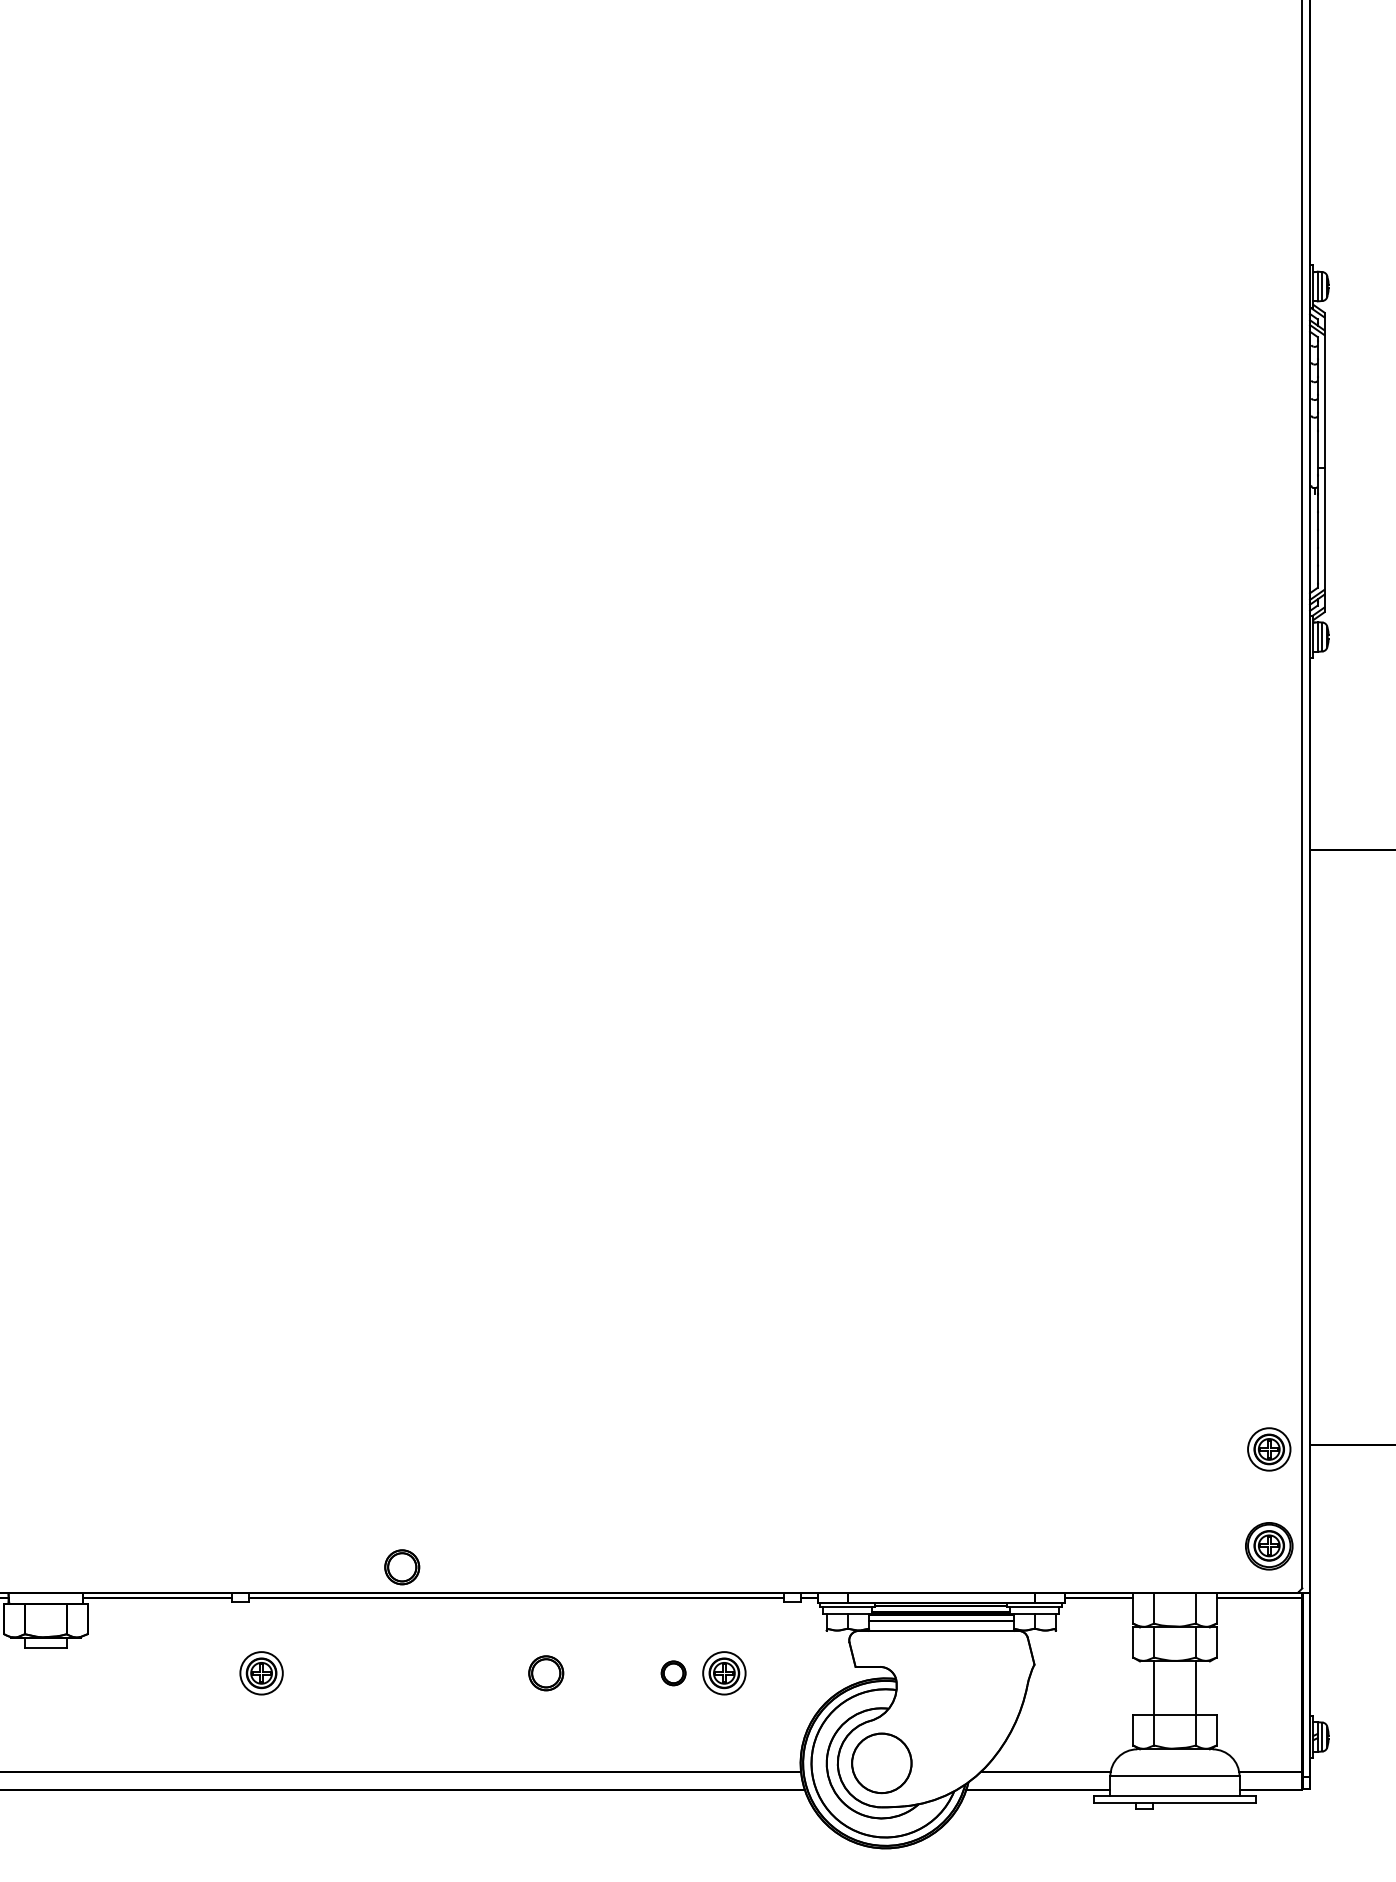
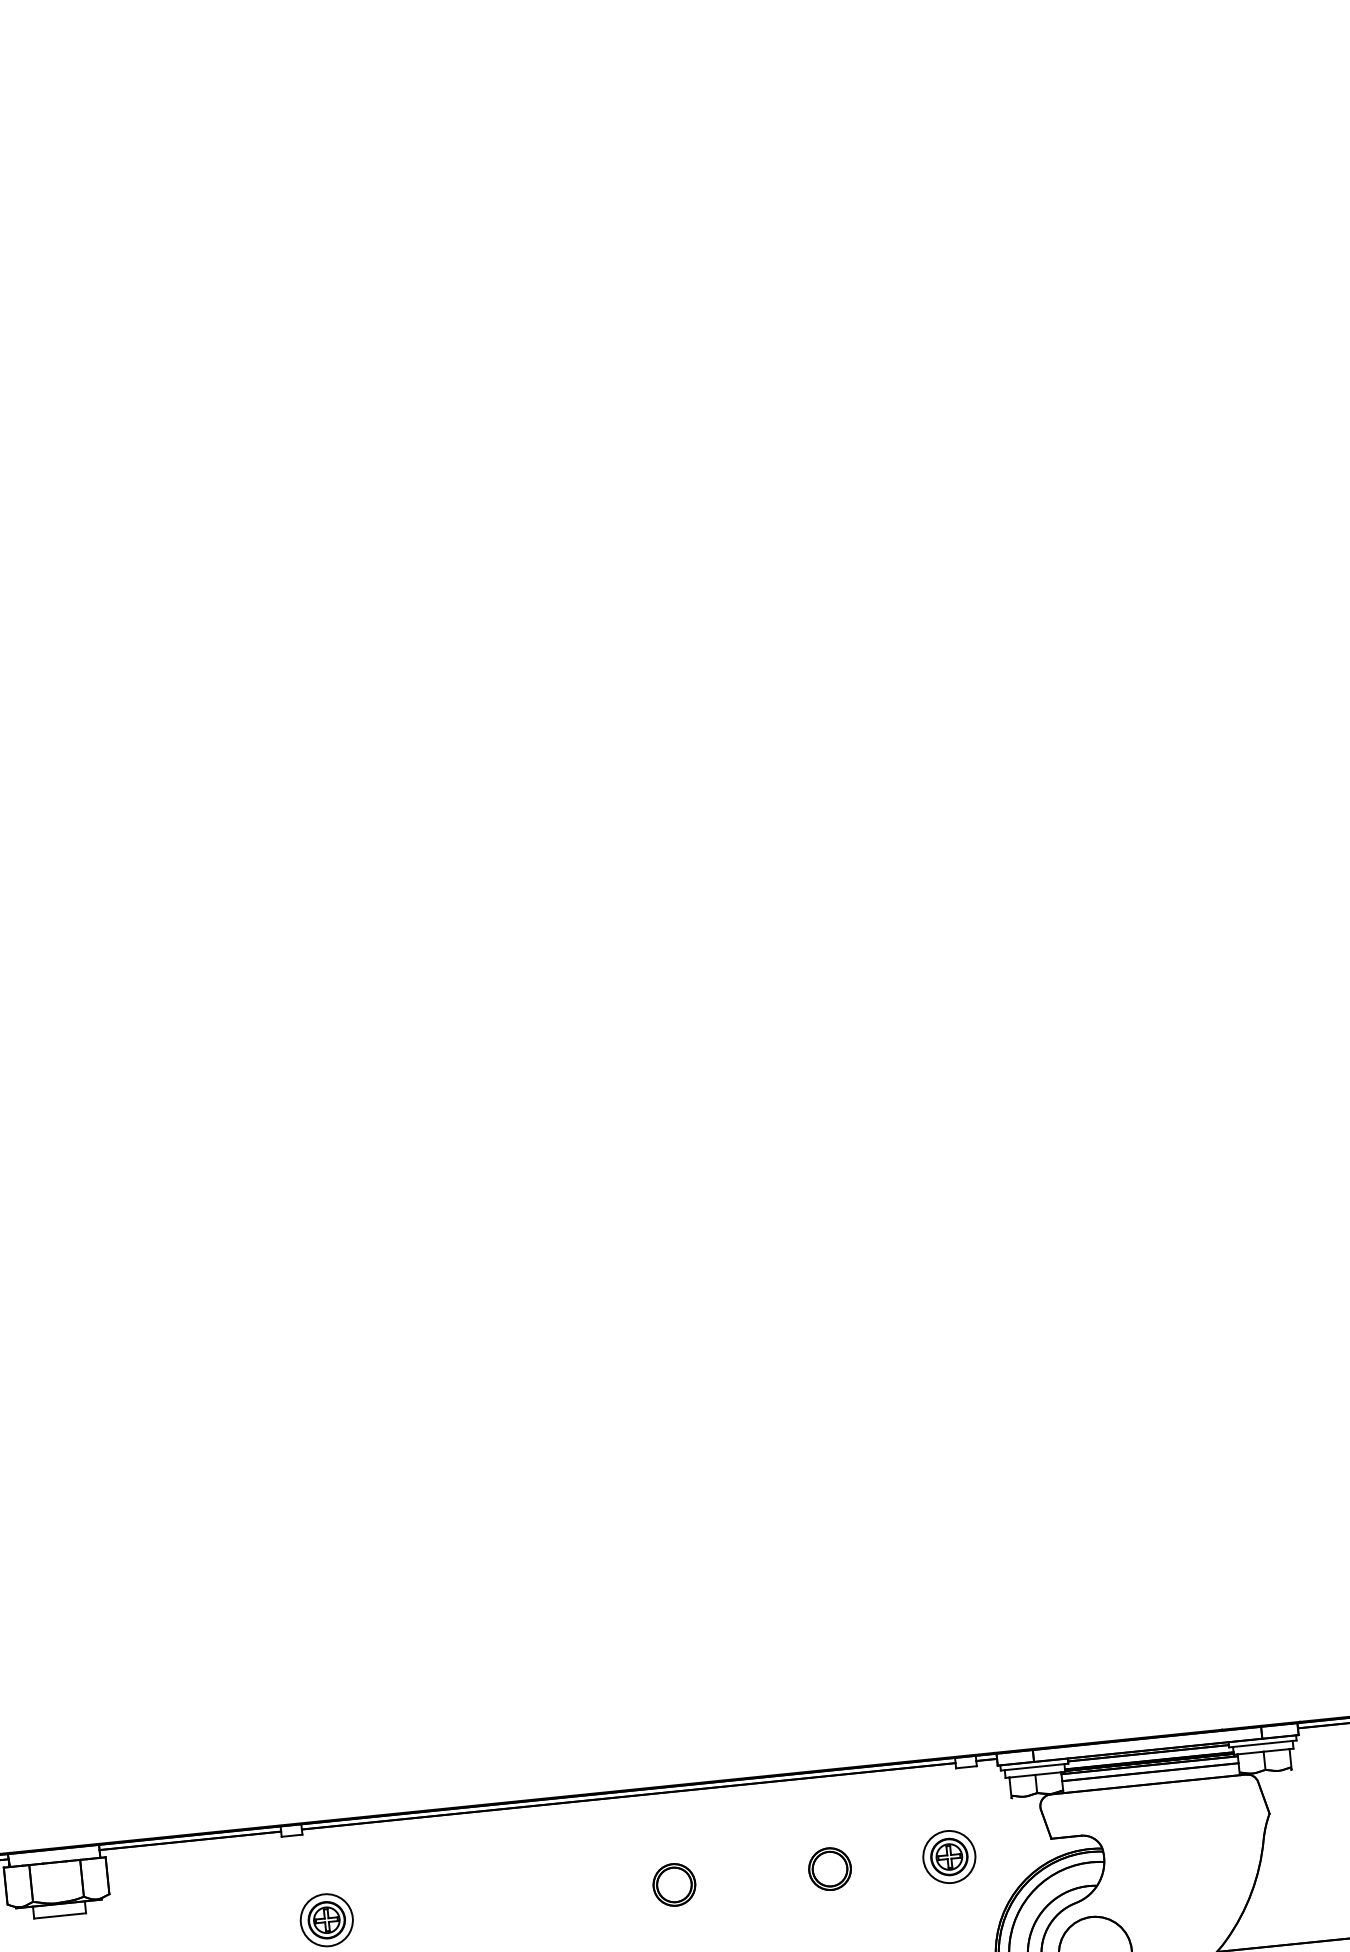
part: (402, 1567) -> (485, 1773), removed
part: (673, 1673) -> (829, 1869), size x1.43
part: (724, 1673) -> (949, 1857), moved

